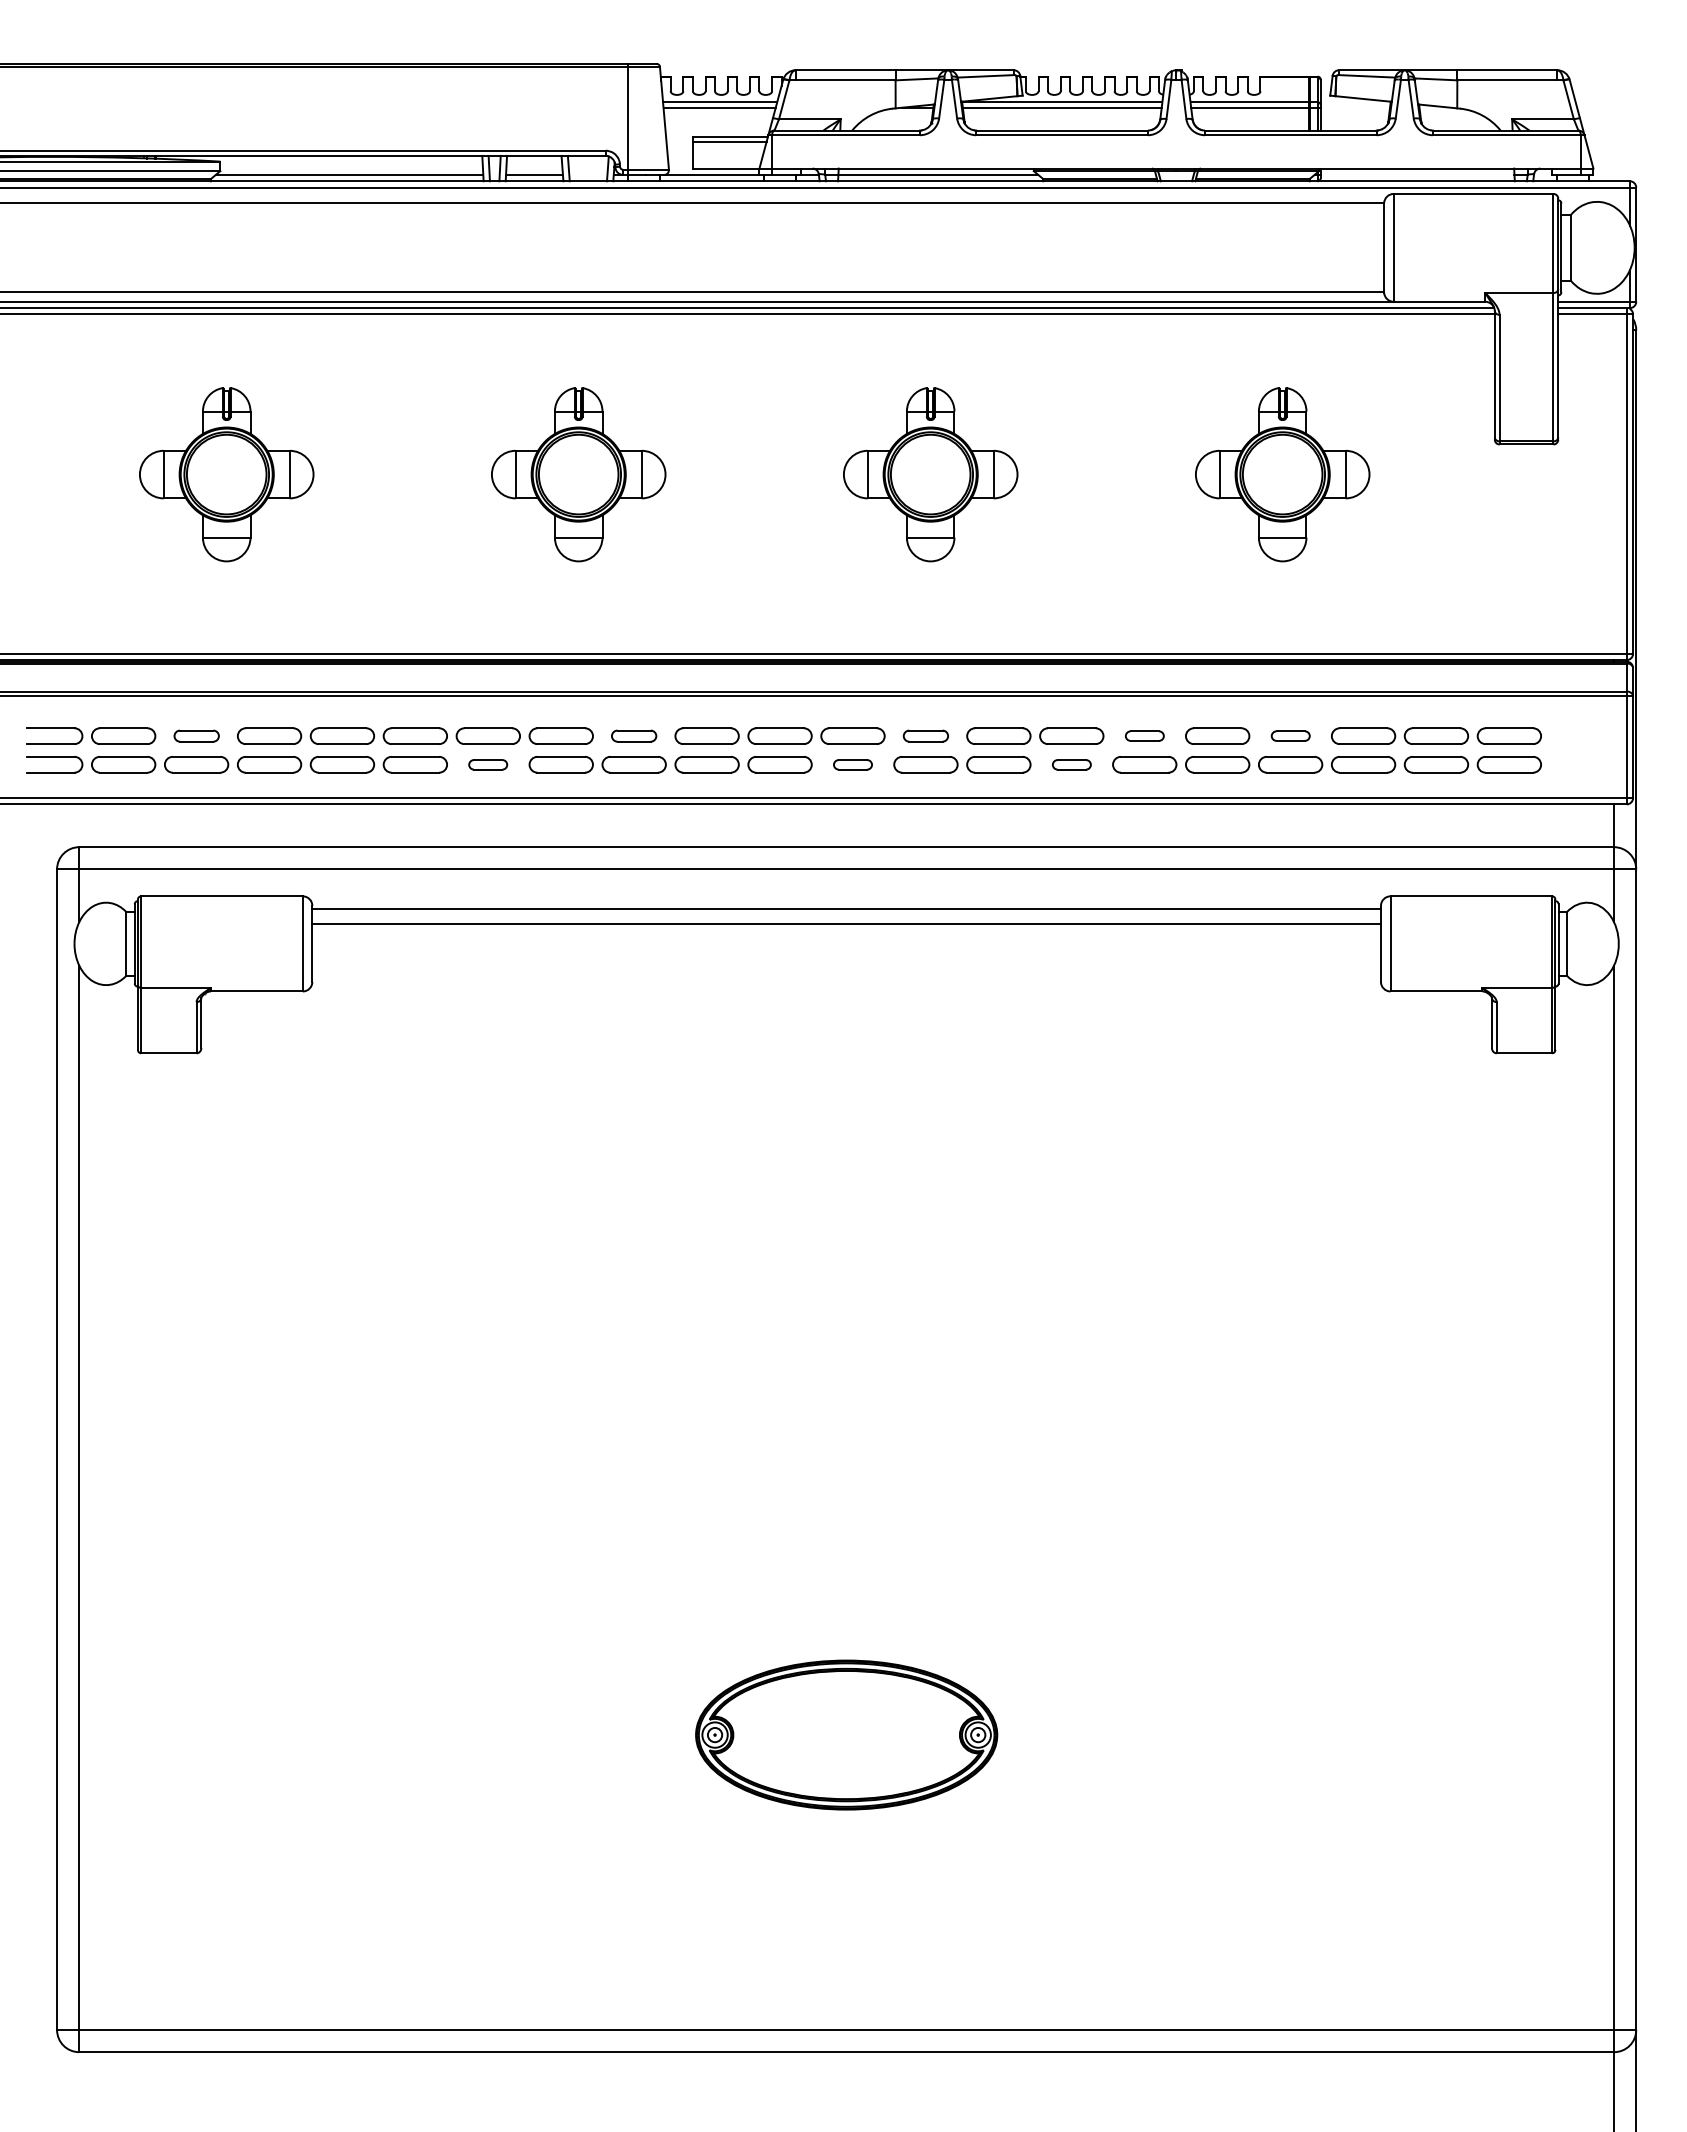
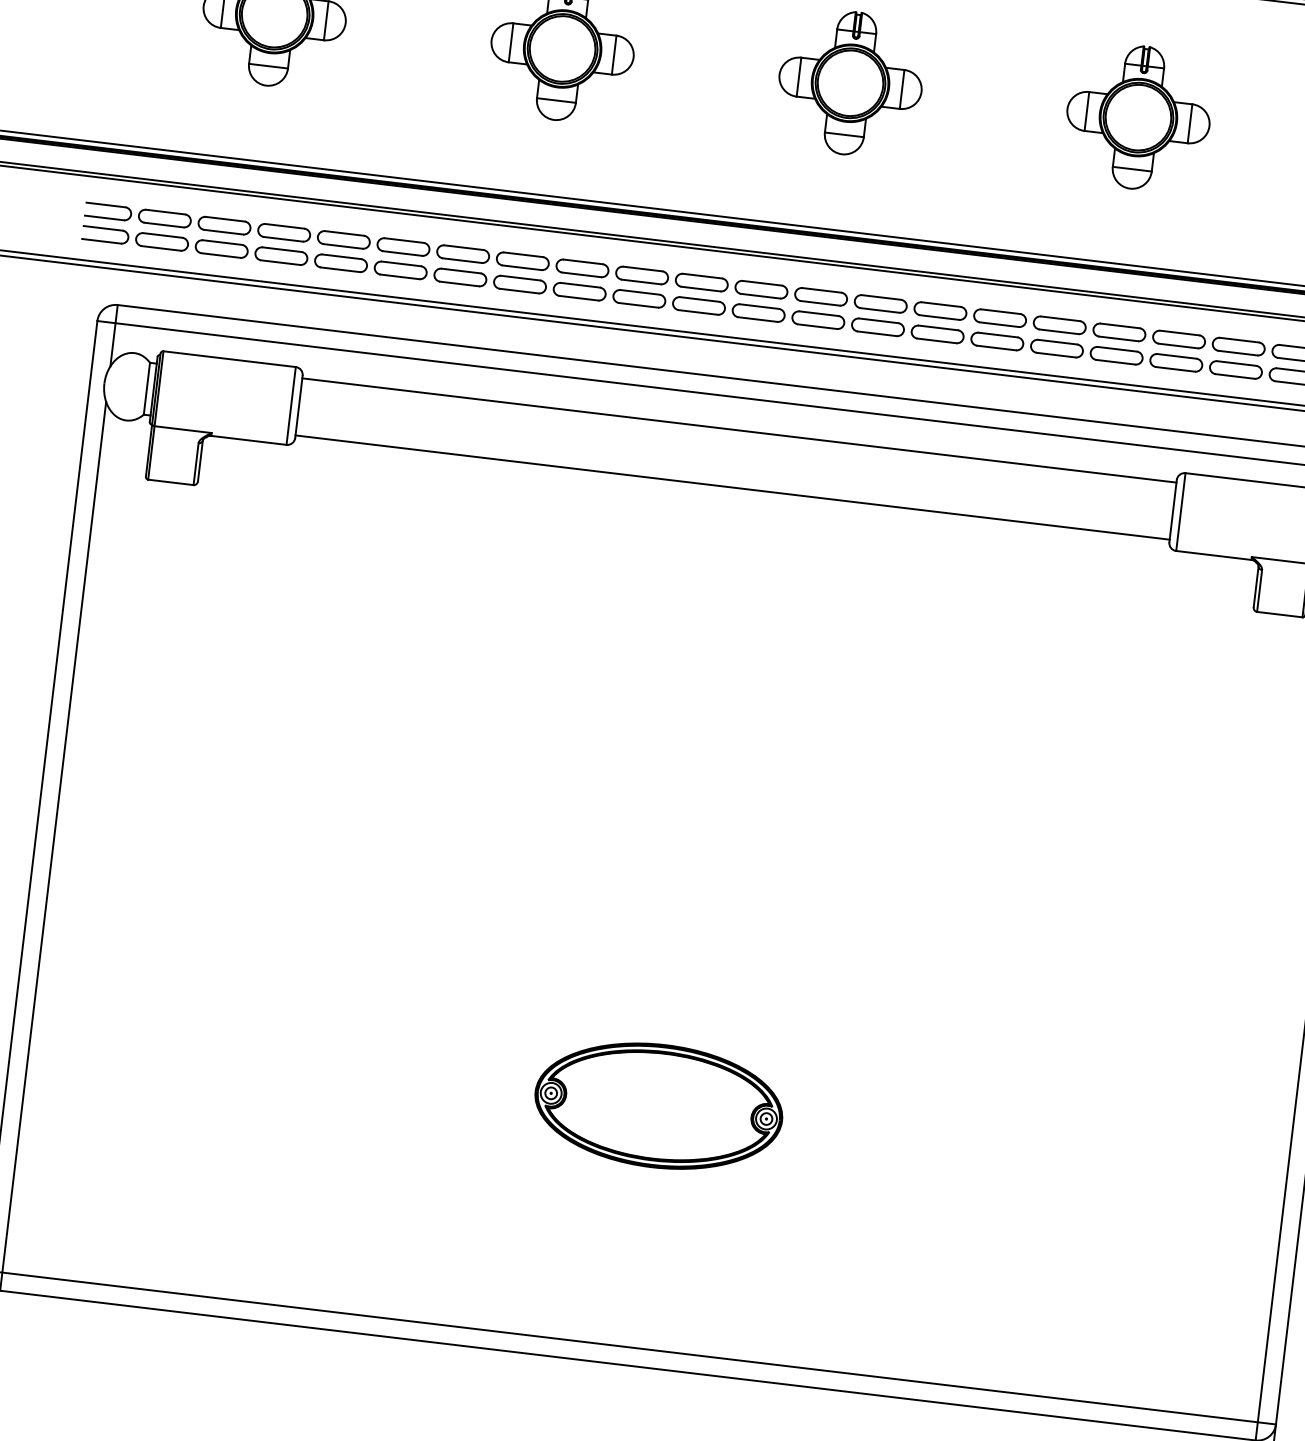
part: (196, 735) -> (224, 225), size x1.43
part: (633, 735) -> (581, 267), size x1.43
part: (925, 735) -> (820, 296), size x1.43
part: (1144, 735) -> (999, 317), size x1.67
part: (1290, 735) -> (1119, 331), size x1.67
part: (487, 764) -> (459, 277), size x1.67
part: (852, 764) -> (758, 312), size x1.67
part: (1071, 764) -> (937, 334), size x1.67
line: (846, 923) -> (732, 487), moved

